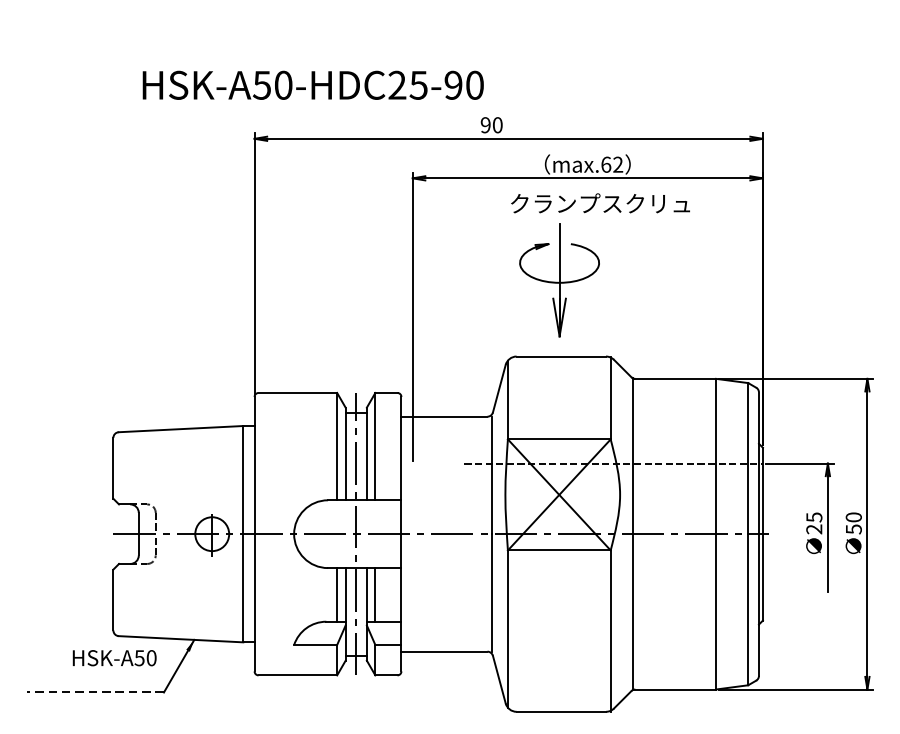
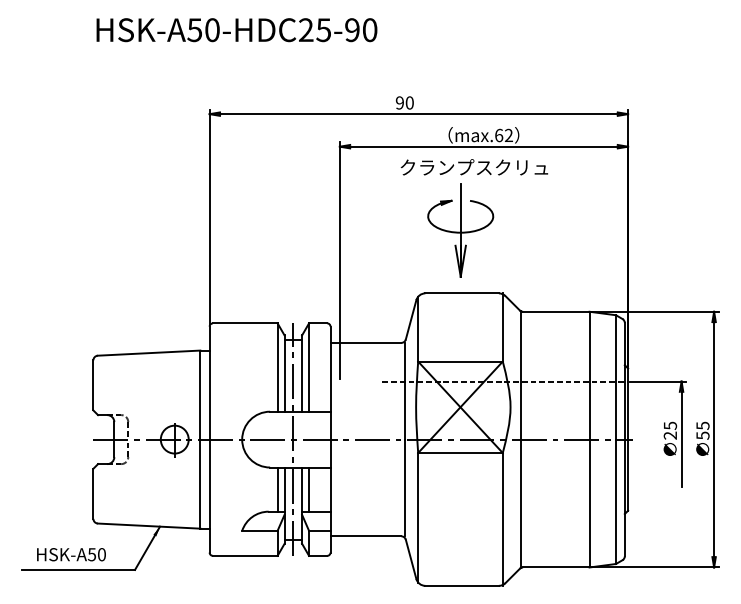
text: (312, 85) -> (236, 30), moved
text: (600, 203) -> (474, 167), moved
text: (853, 517) -> (702, 425), 50 -> 55
text: (114, 657) -> (71, 554), moved
line: (95, 691) -> (78, 569), dashed -> solid

